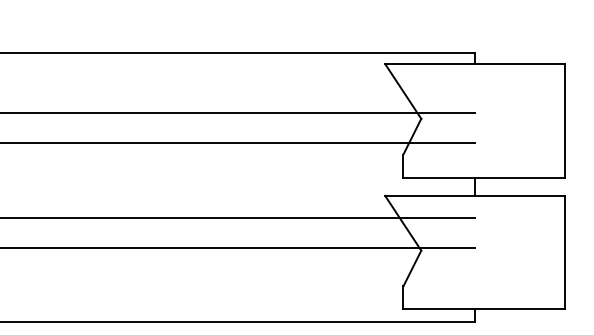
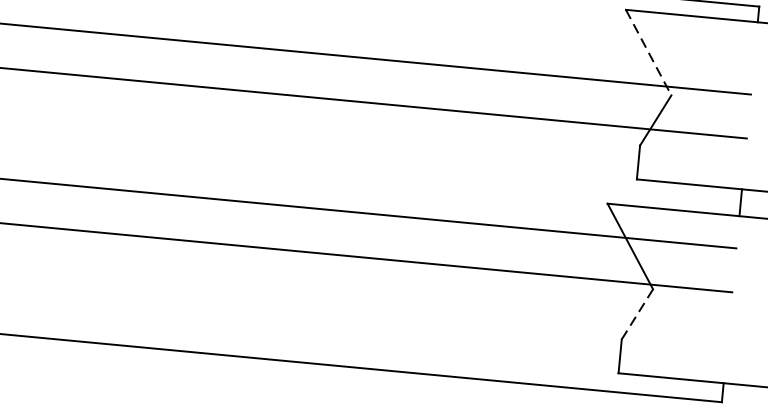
line: (403, 91) -> (649, 52), solid -> dashed
line: (412, 269) -> (637, 315), solid -> dashed

